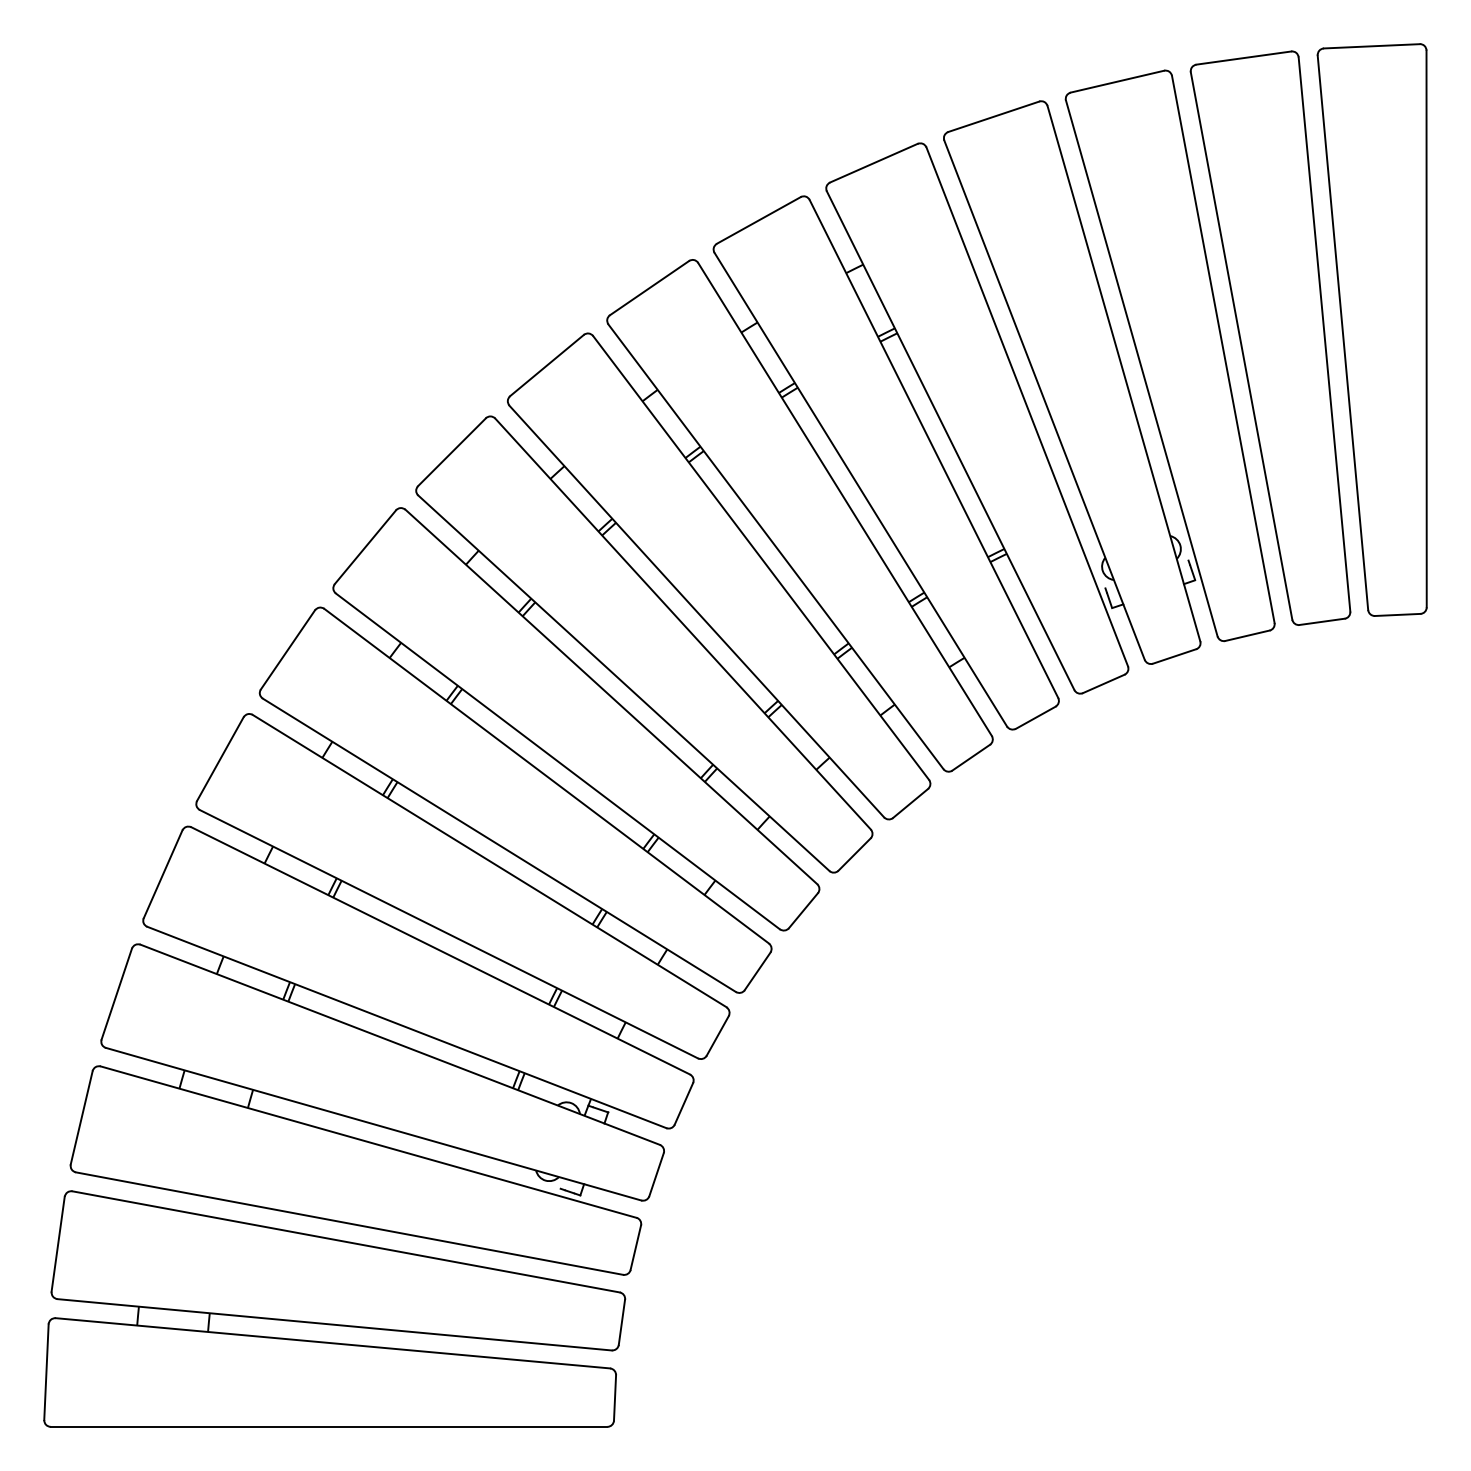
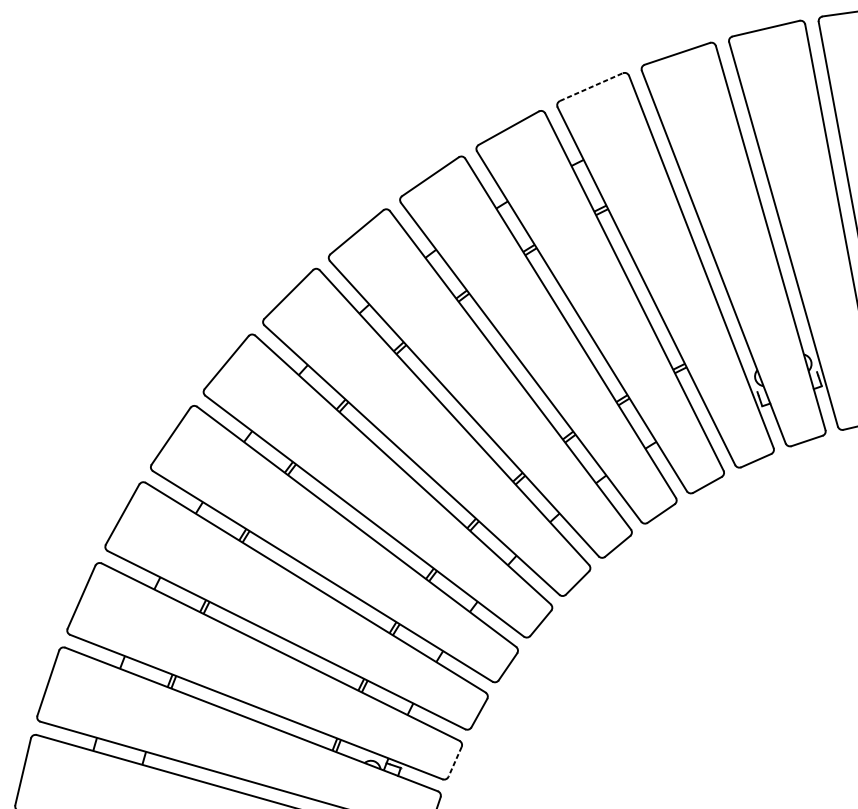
line: (873, 163) -> (591, 87), solid -> dashed
line: (683, 1103) -> (454, 761), solid -> dashed

